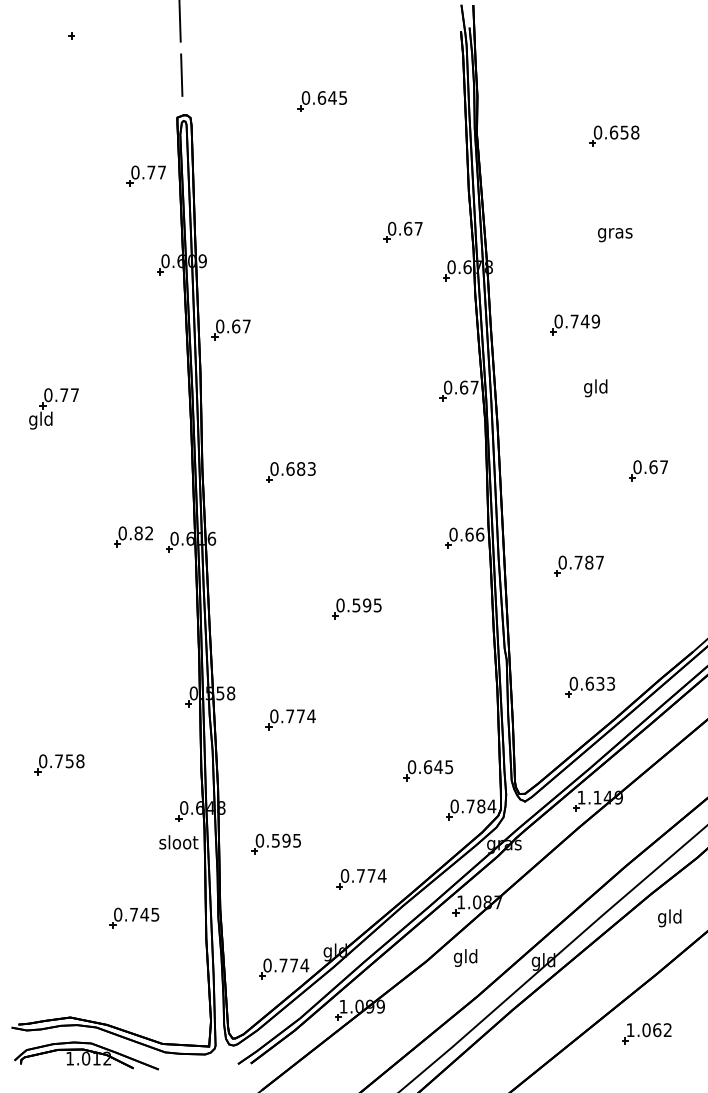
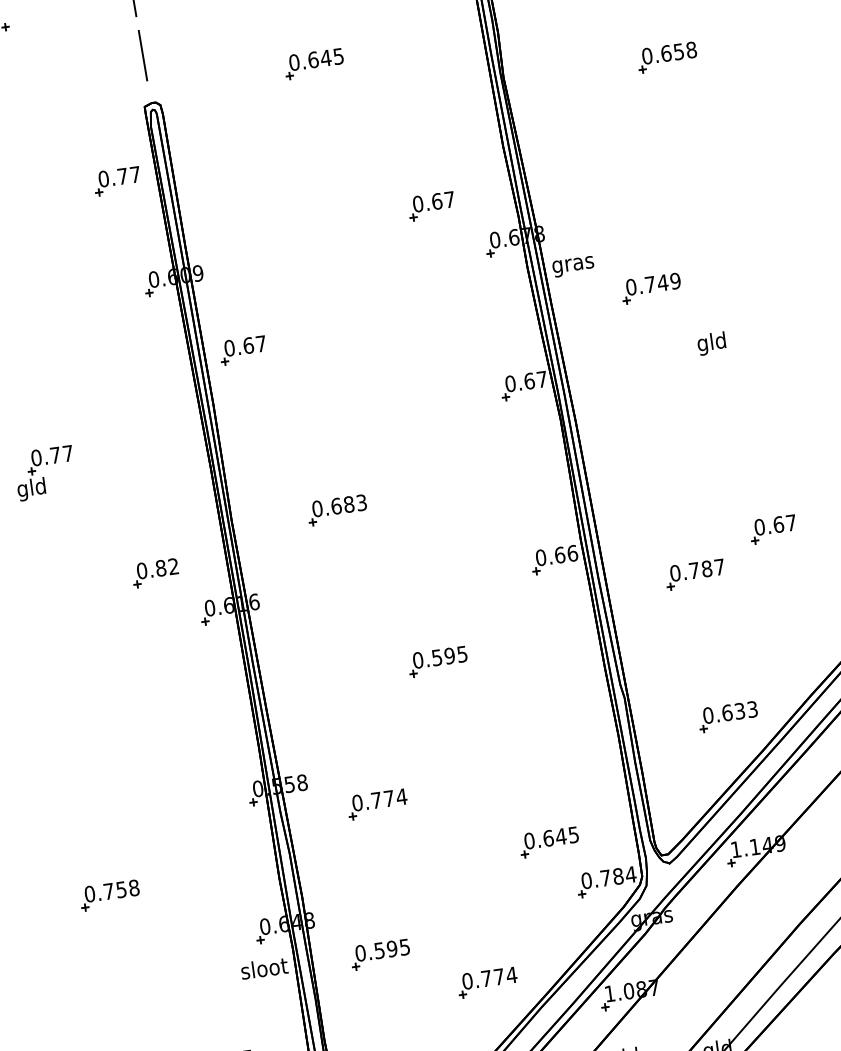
text: (615, 235) -> (573, 267), moved
text: (595, 388) -> (711, 344), moved
part: (648, 470) -> (773, 529), moved
part: (133, 536) -> (155, 572), moved

